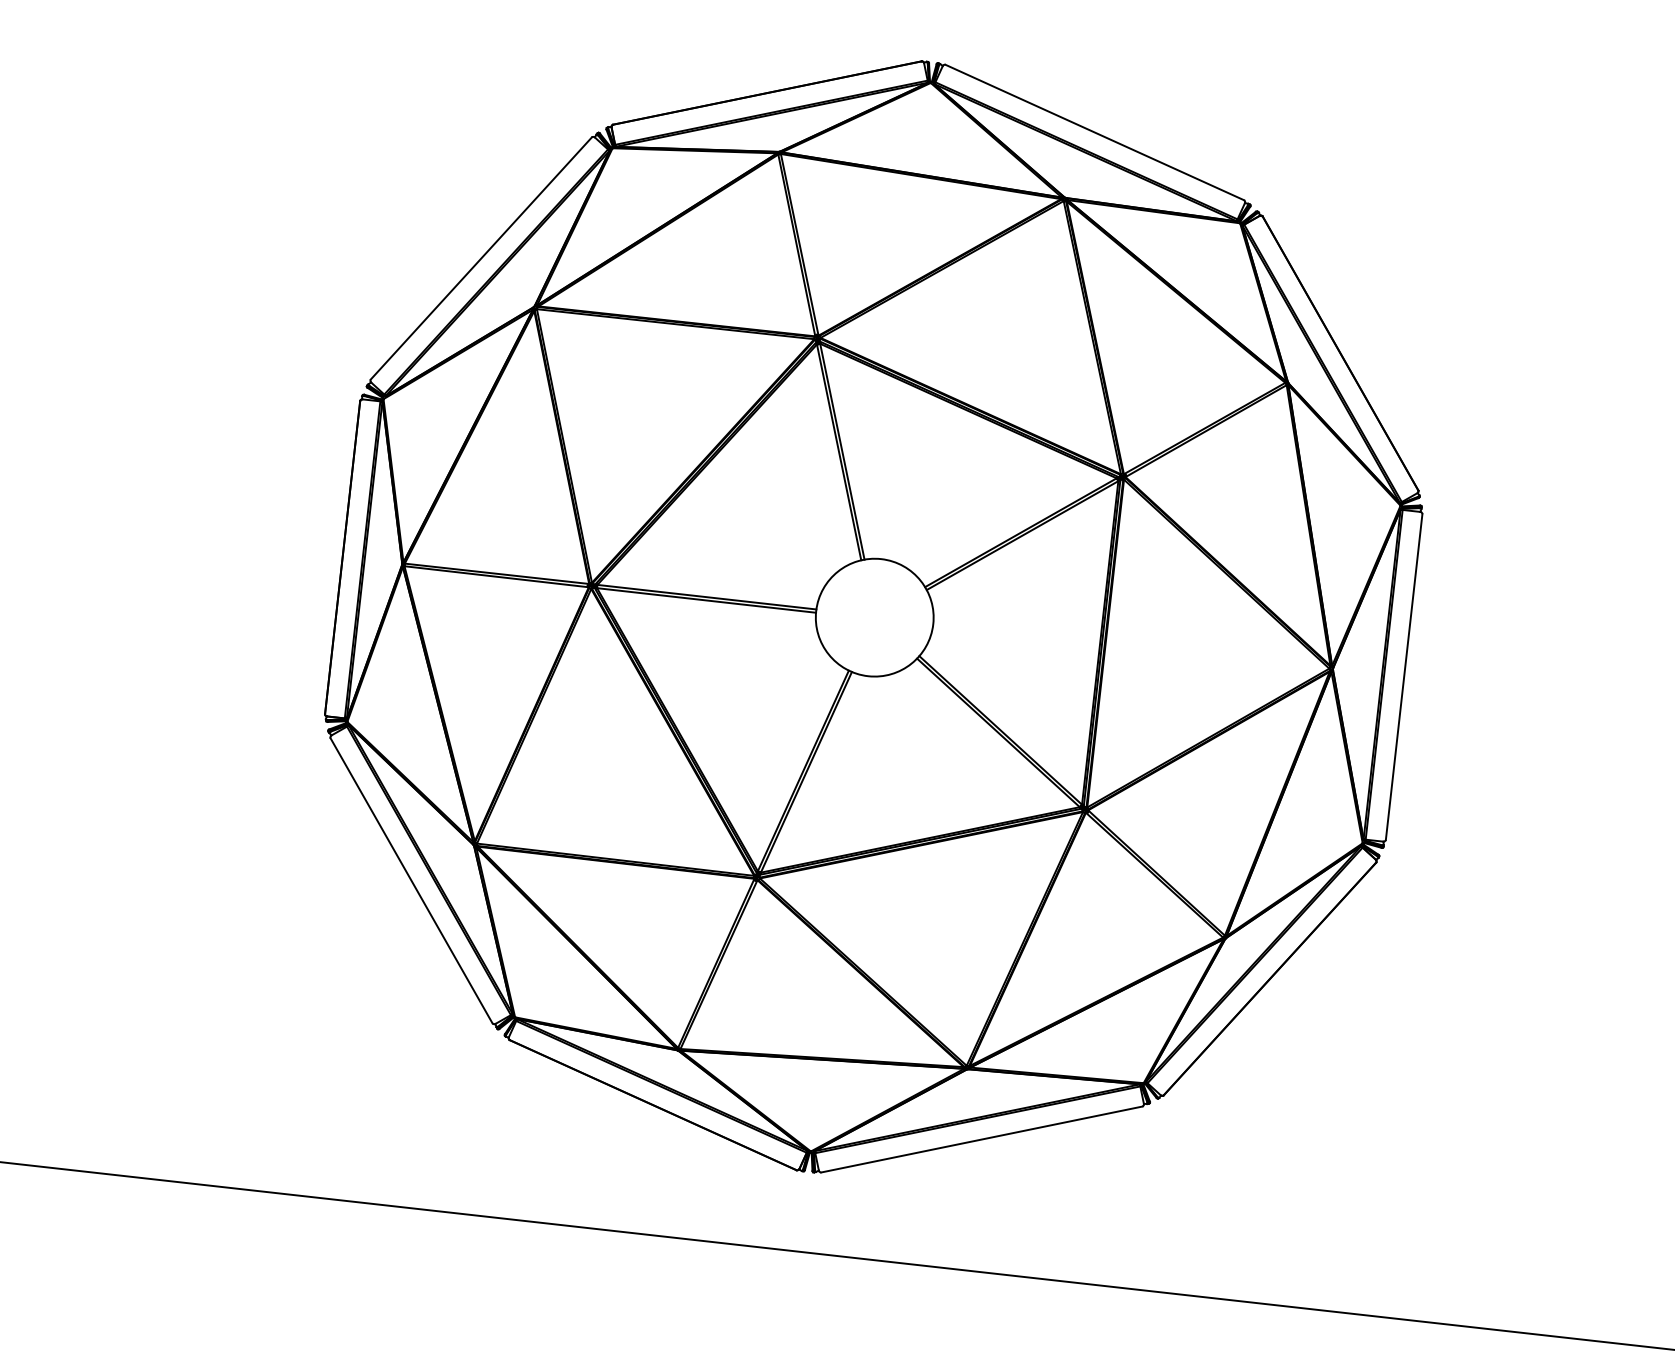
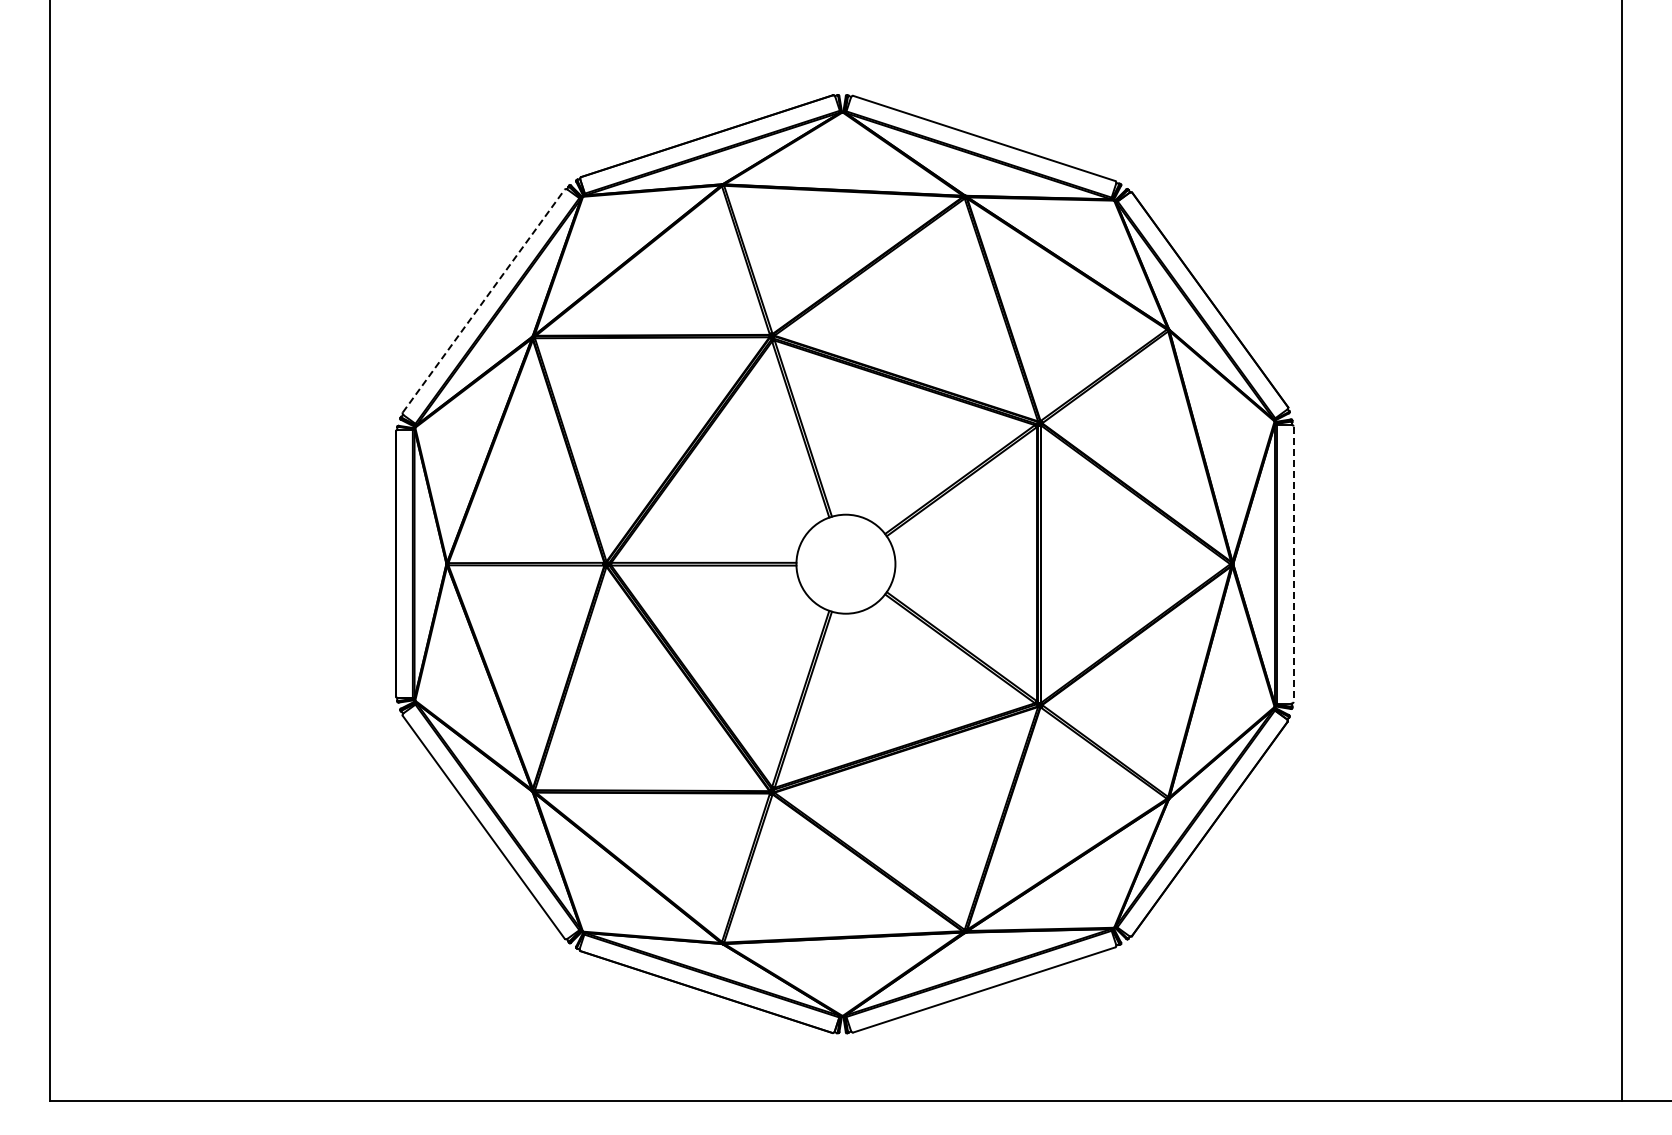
line: (480, 258) -> (483, 301), solid -> dashed
line: (1403, 677) -> (1293, 564), solid -> dashed

